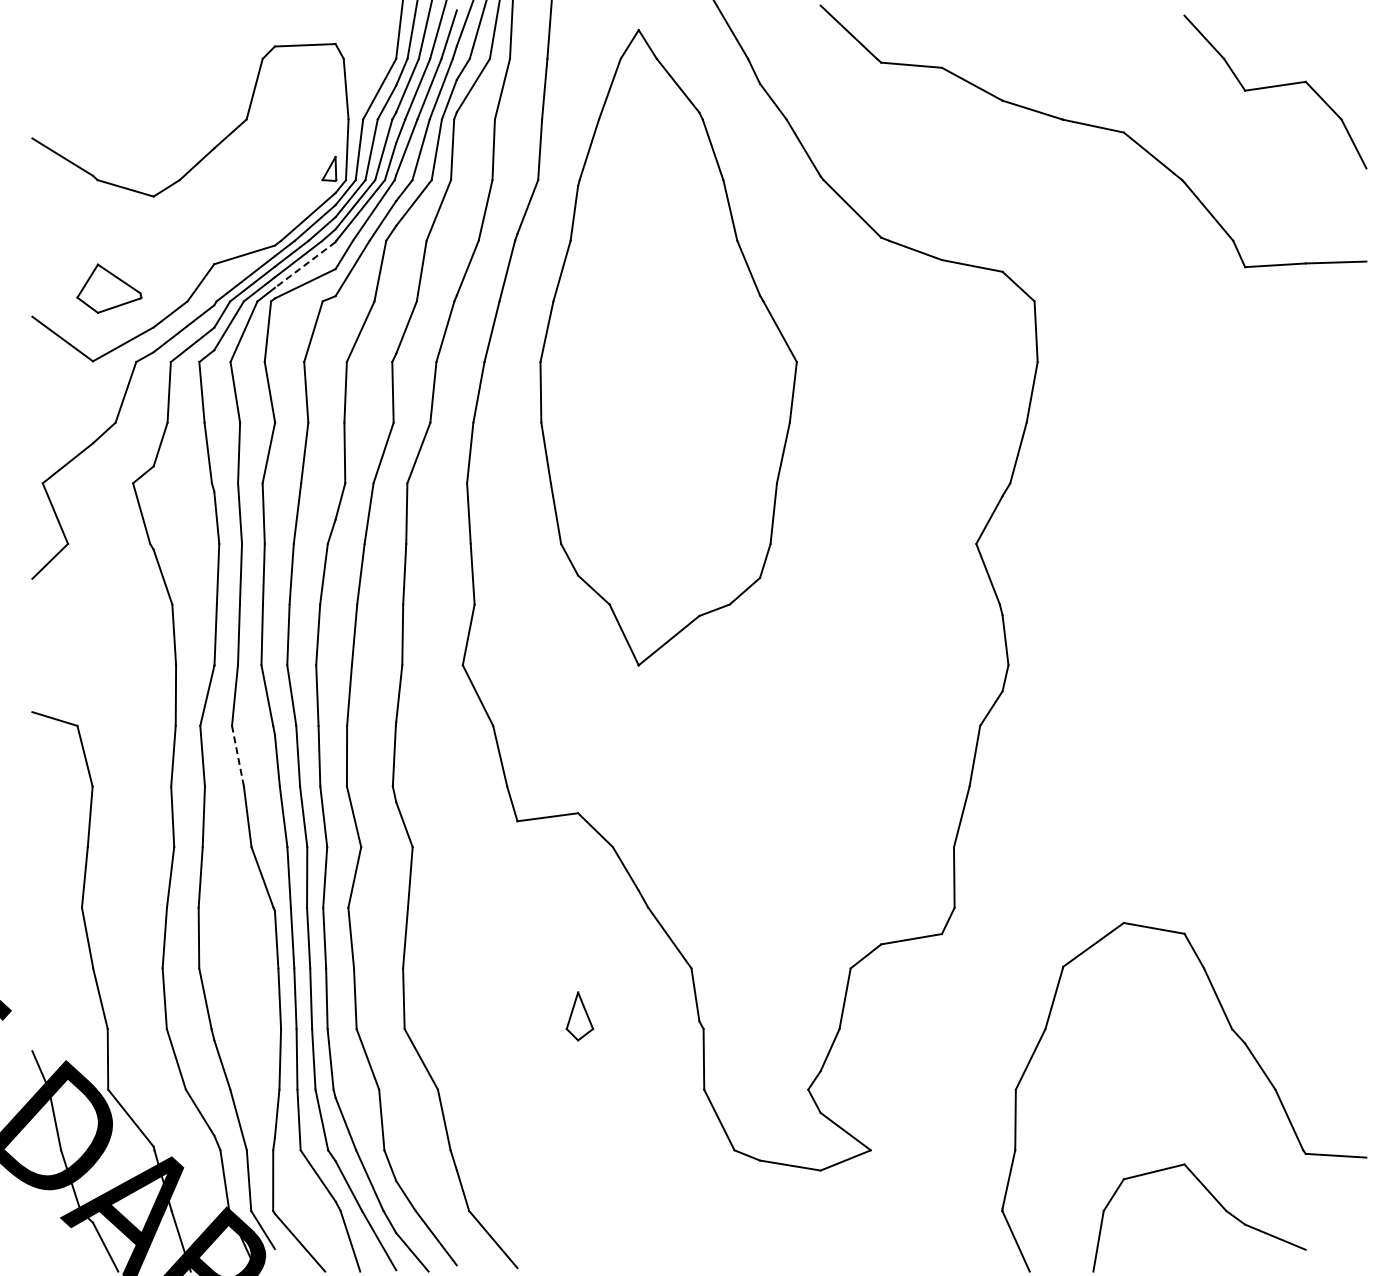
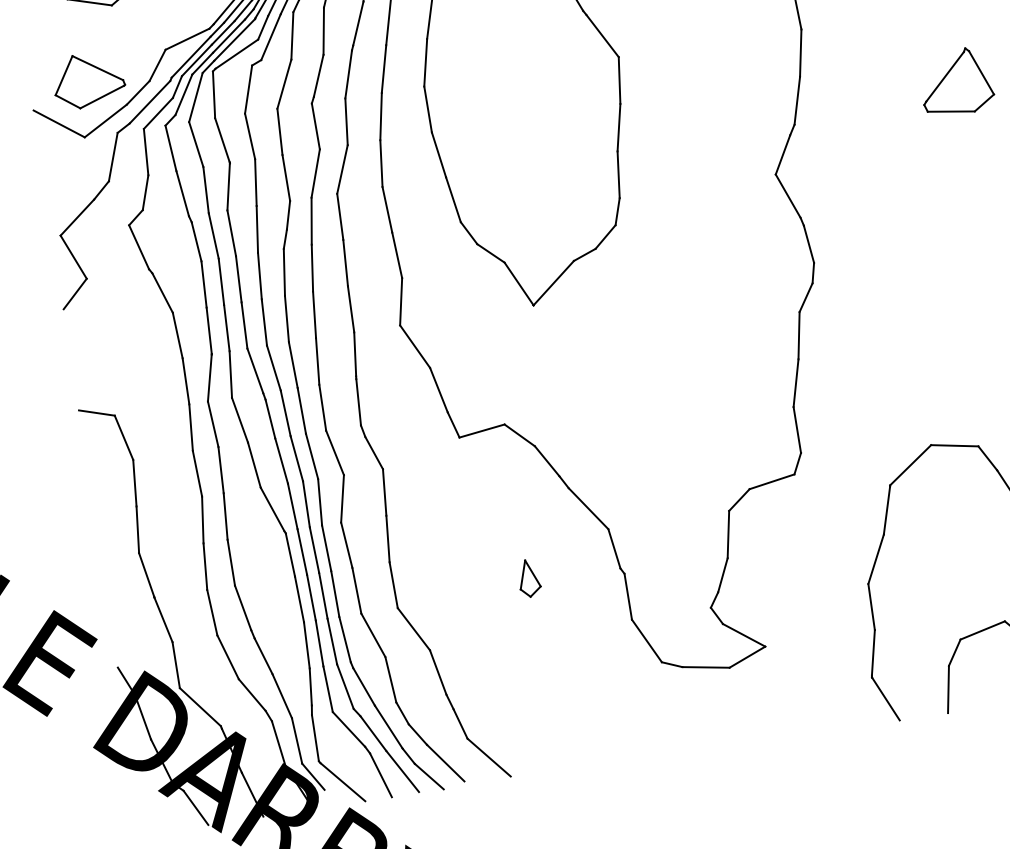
line: (305, 265) -> (234, 40), dashed -> solid
part: (109, 288) -> (88, 80), size x1.43
part: (1227, 459) -> (956, 81), added
line: (237, 756) -> (239, 420), dashed -> solid

